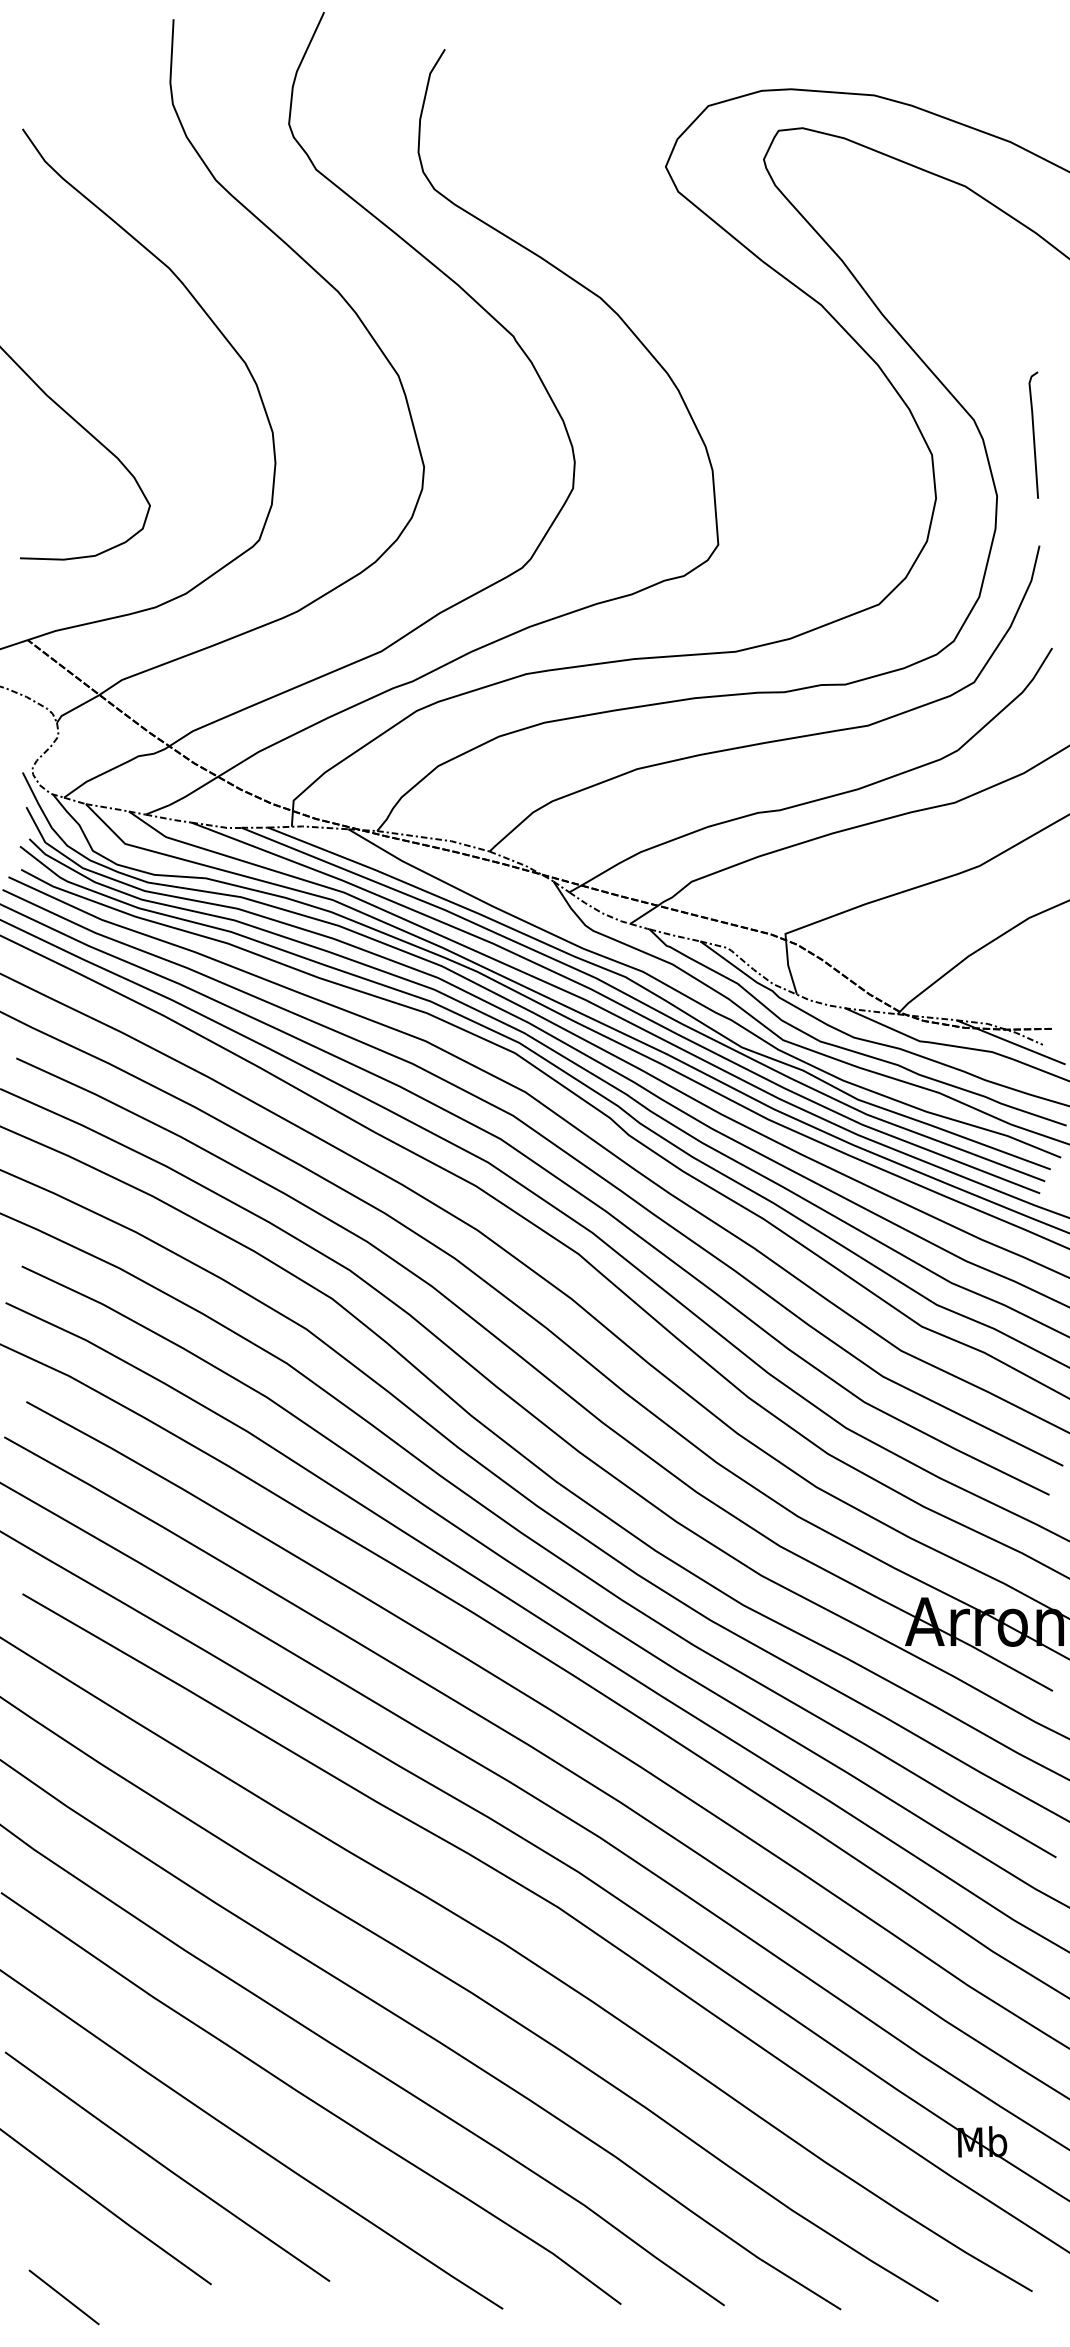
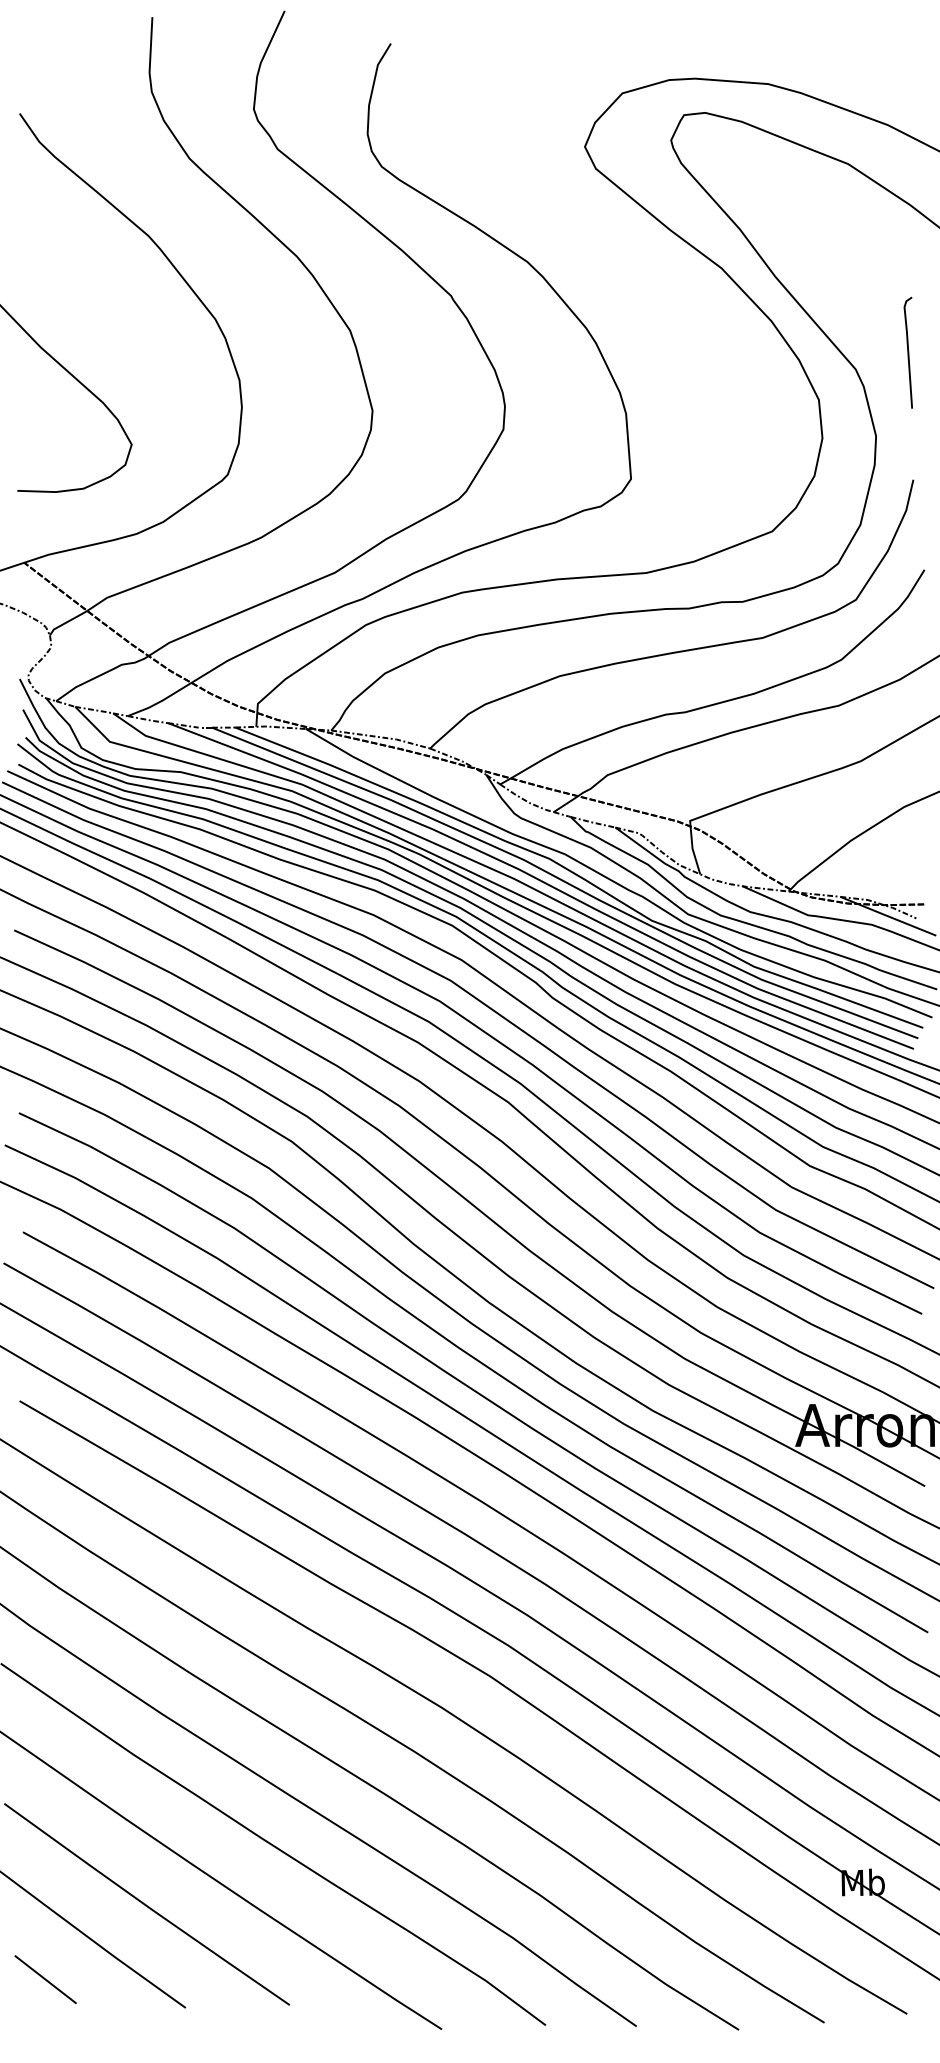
line: (1033, 434) -> (908, 352), moved
line: (63, 2297) -> (45, 1979), moved

